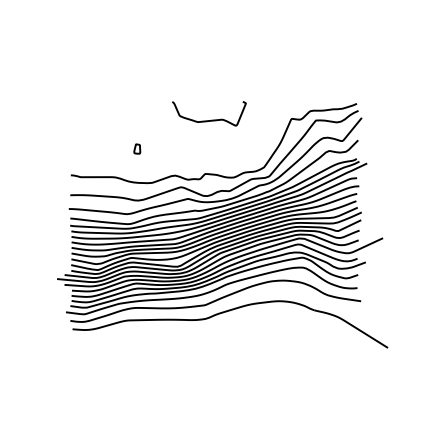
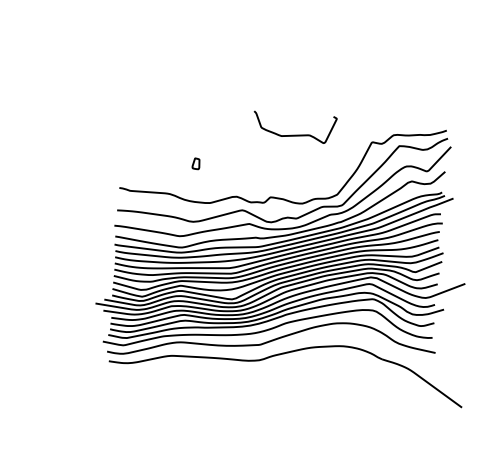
curve: (211, 119) -> (296, 134), moved

